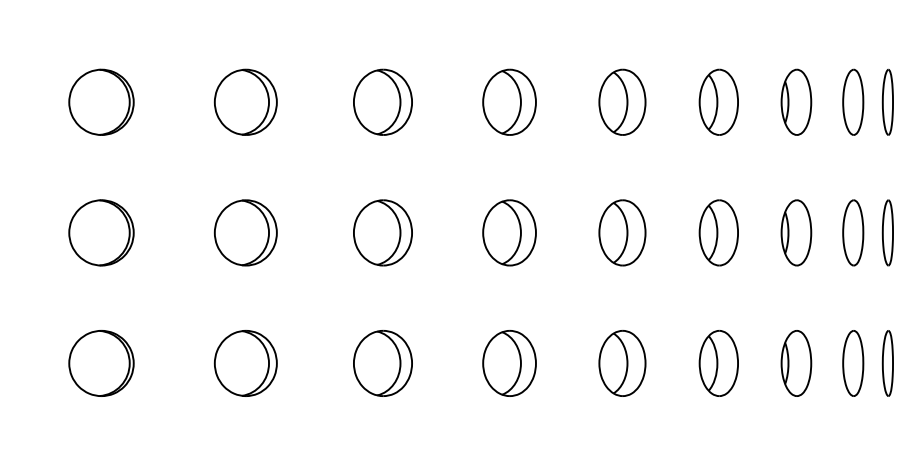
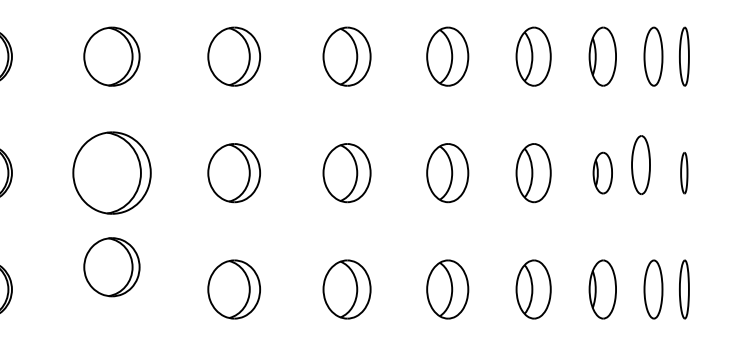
part: (245, 232) -> (111, 172), size x1.4
part: (796, 232) -> (602, 172), size x0.7
part: (853, 232) -> (641, 164), moved
part: (887, 232) -> (684, 172), size x0.7
part: (245, 363) -> (111, 267), moved

